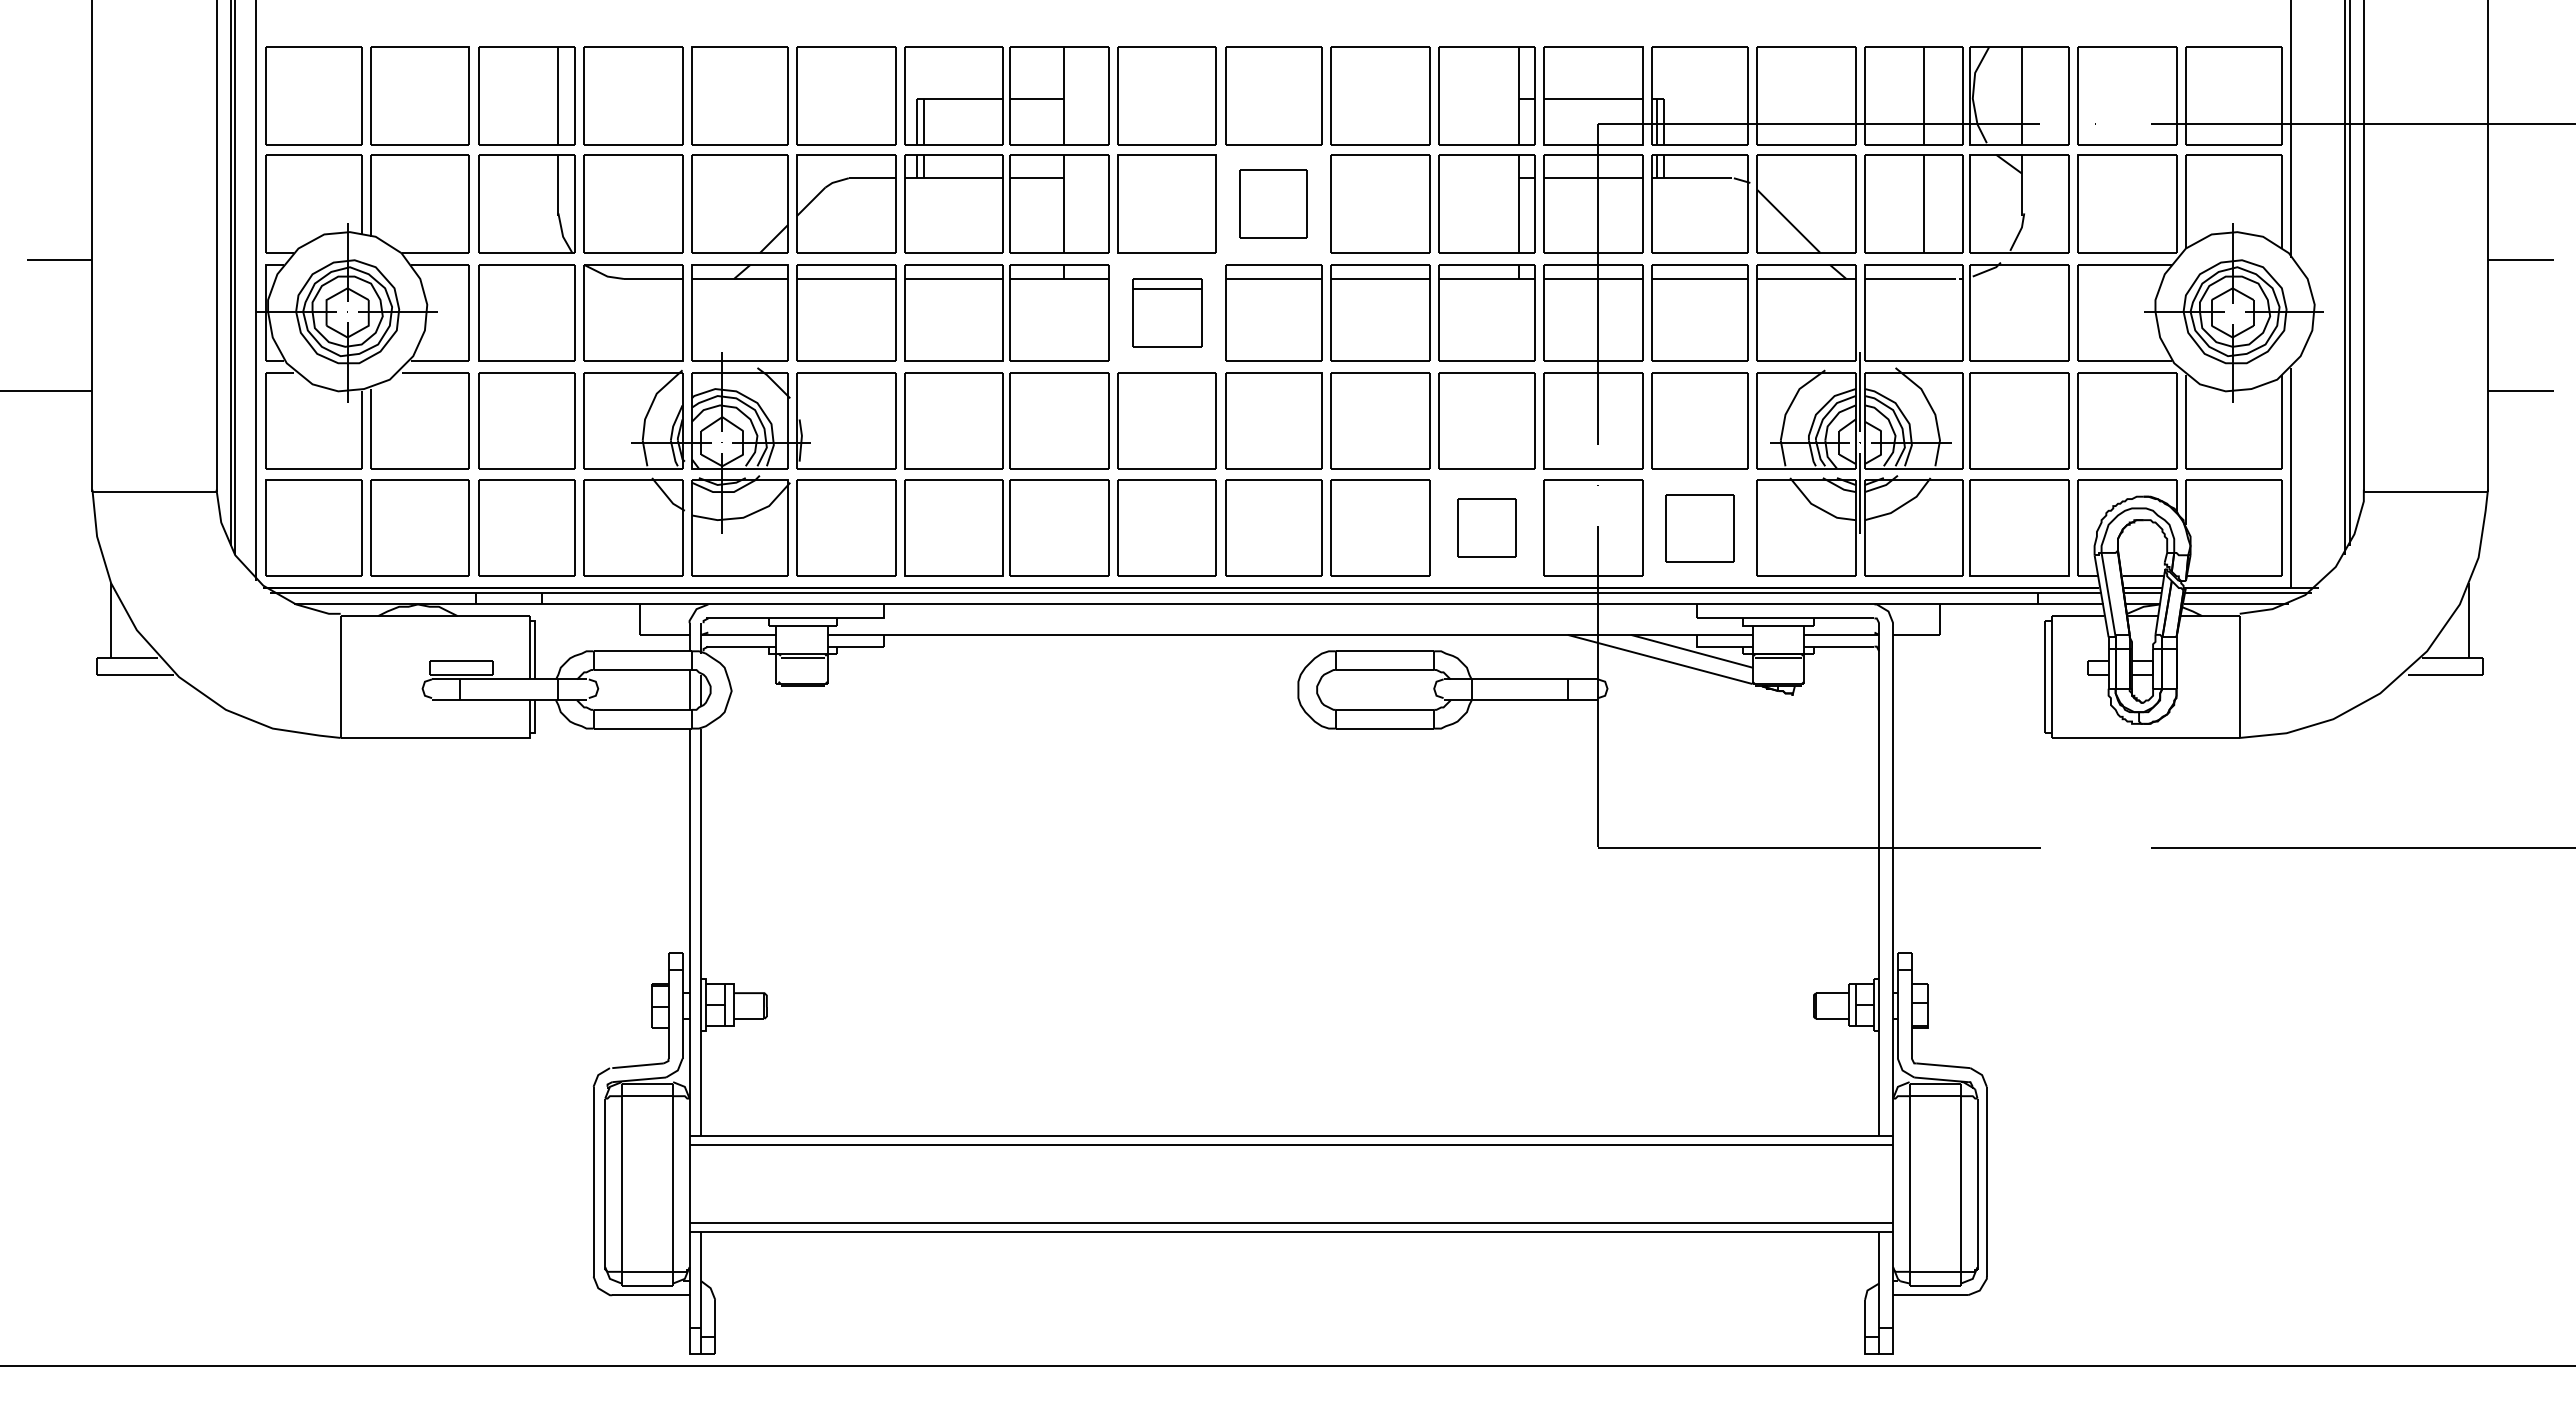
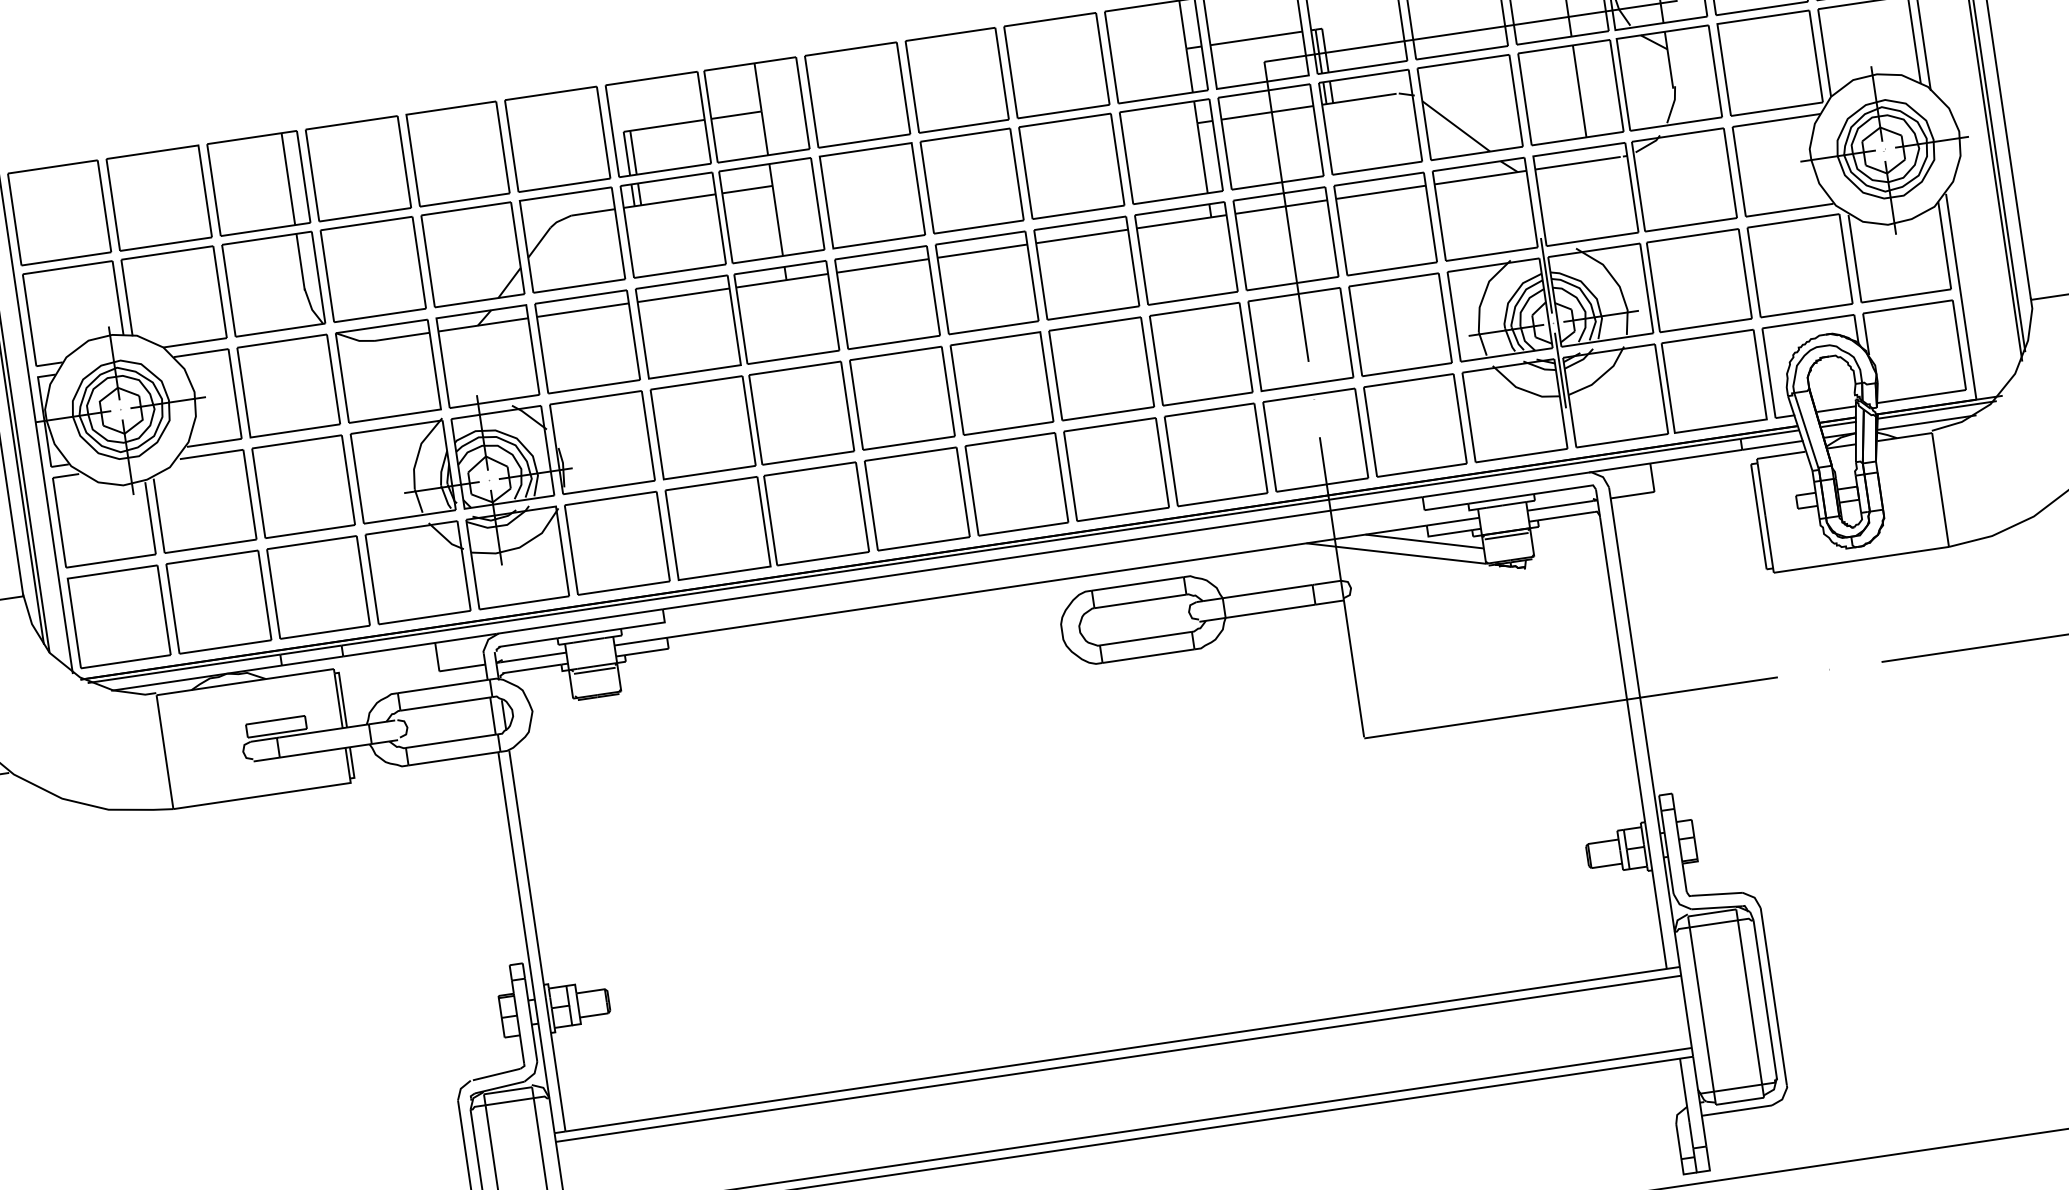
part: (1273, 203) -> (971, 180), size x1.43
part: (1166, 312) -> (886, 297), size x1.43
part: (1486, 527) -> (1215, 454), size x1.67
part: (1699, 527) -> (1414, 424), size x1.43

